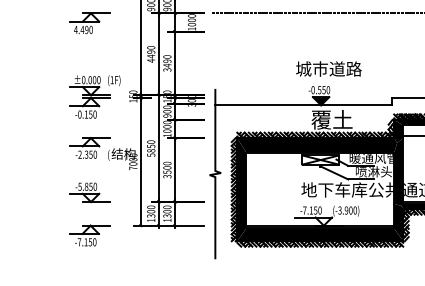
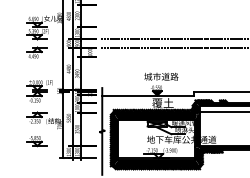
part: (89, 233) -> (36, 162), removed

